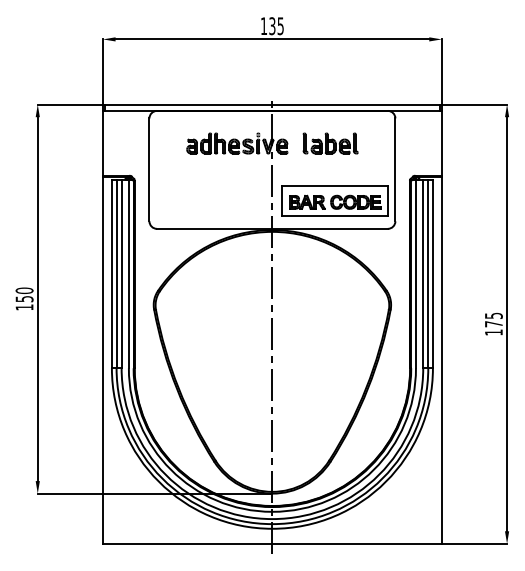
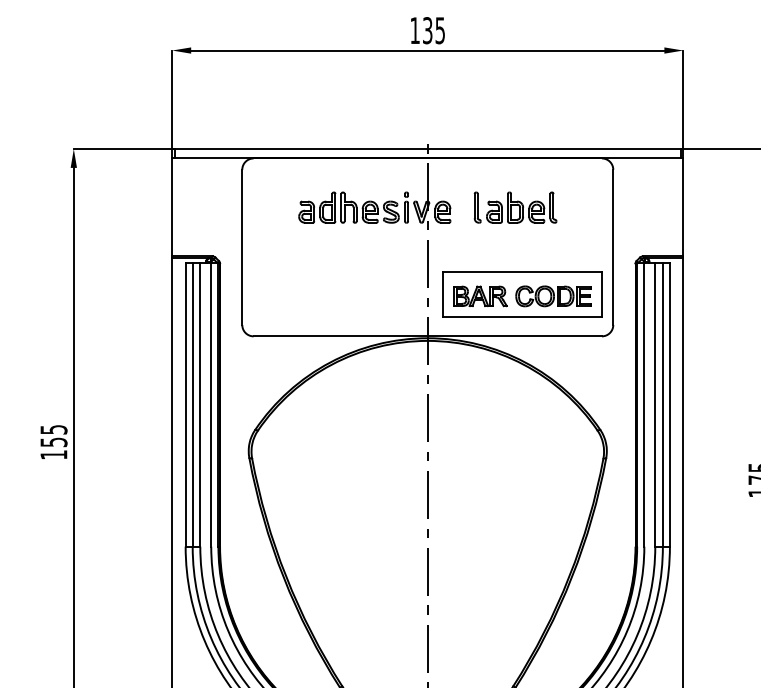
text: (24, 290) -> (53, 429), 150 -> 155

